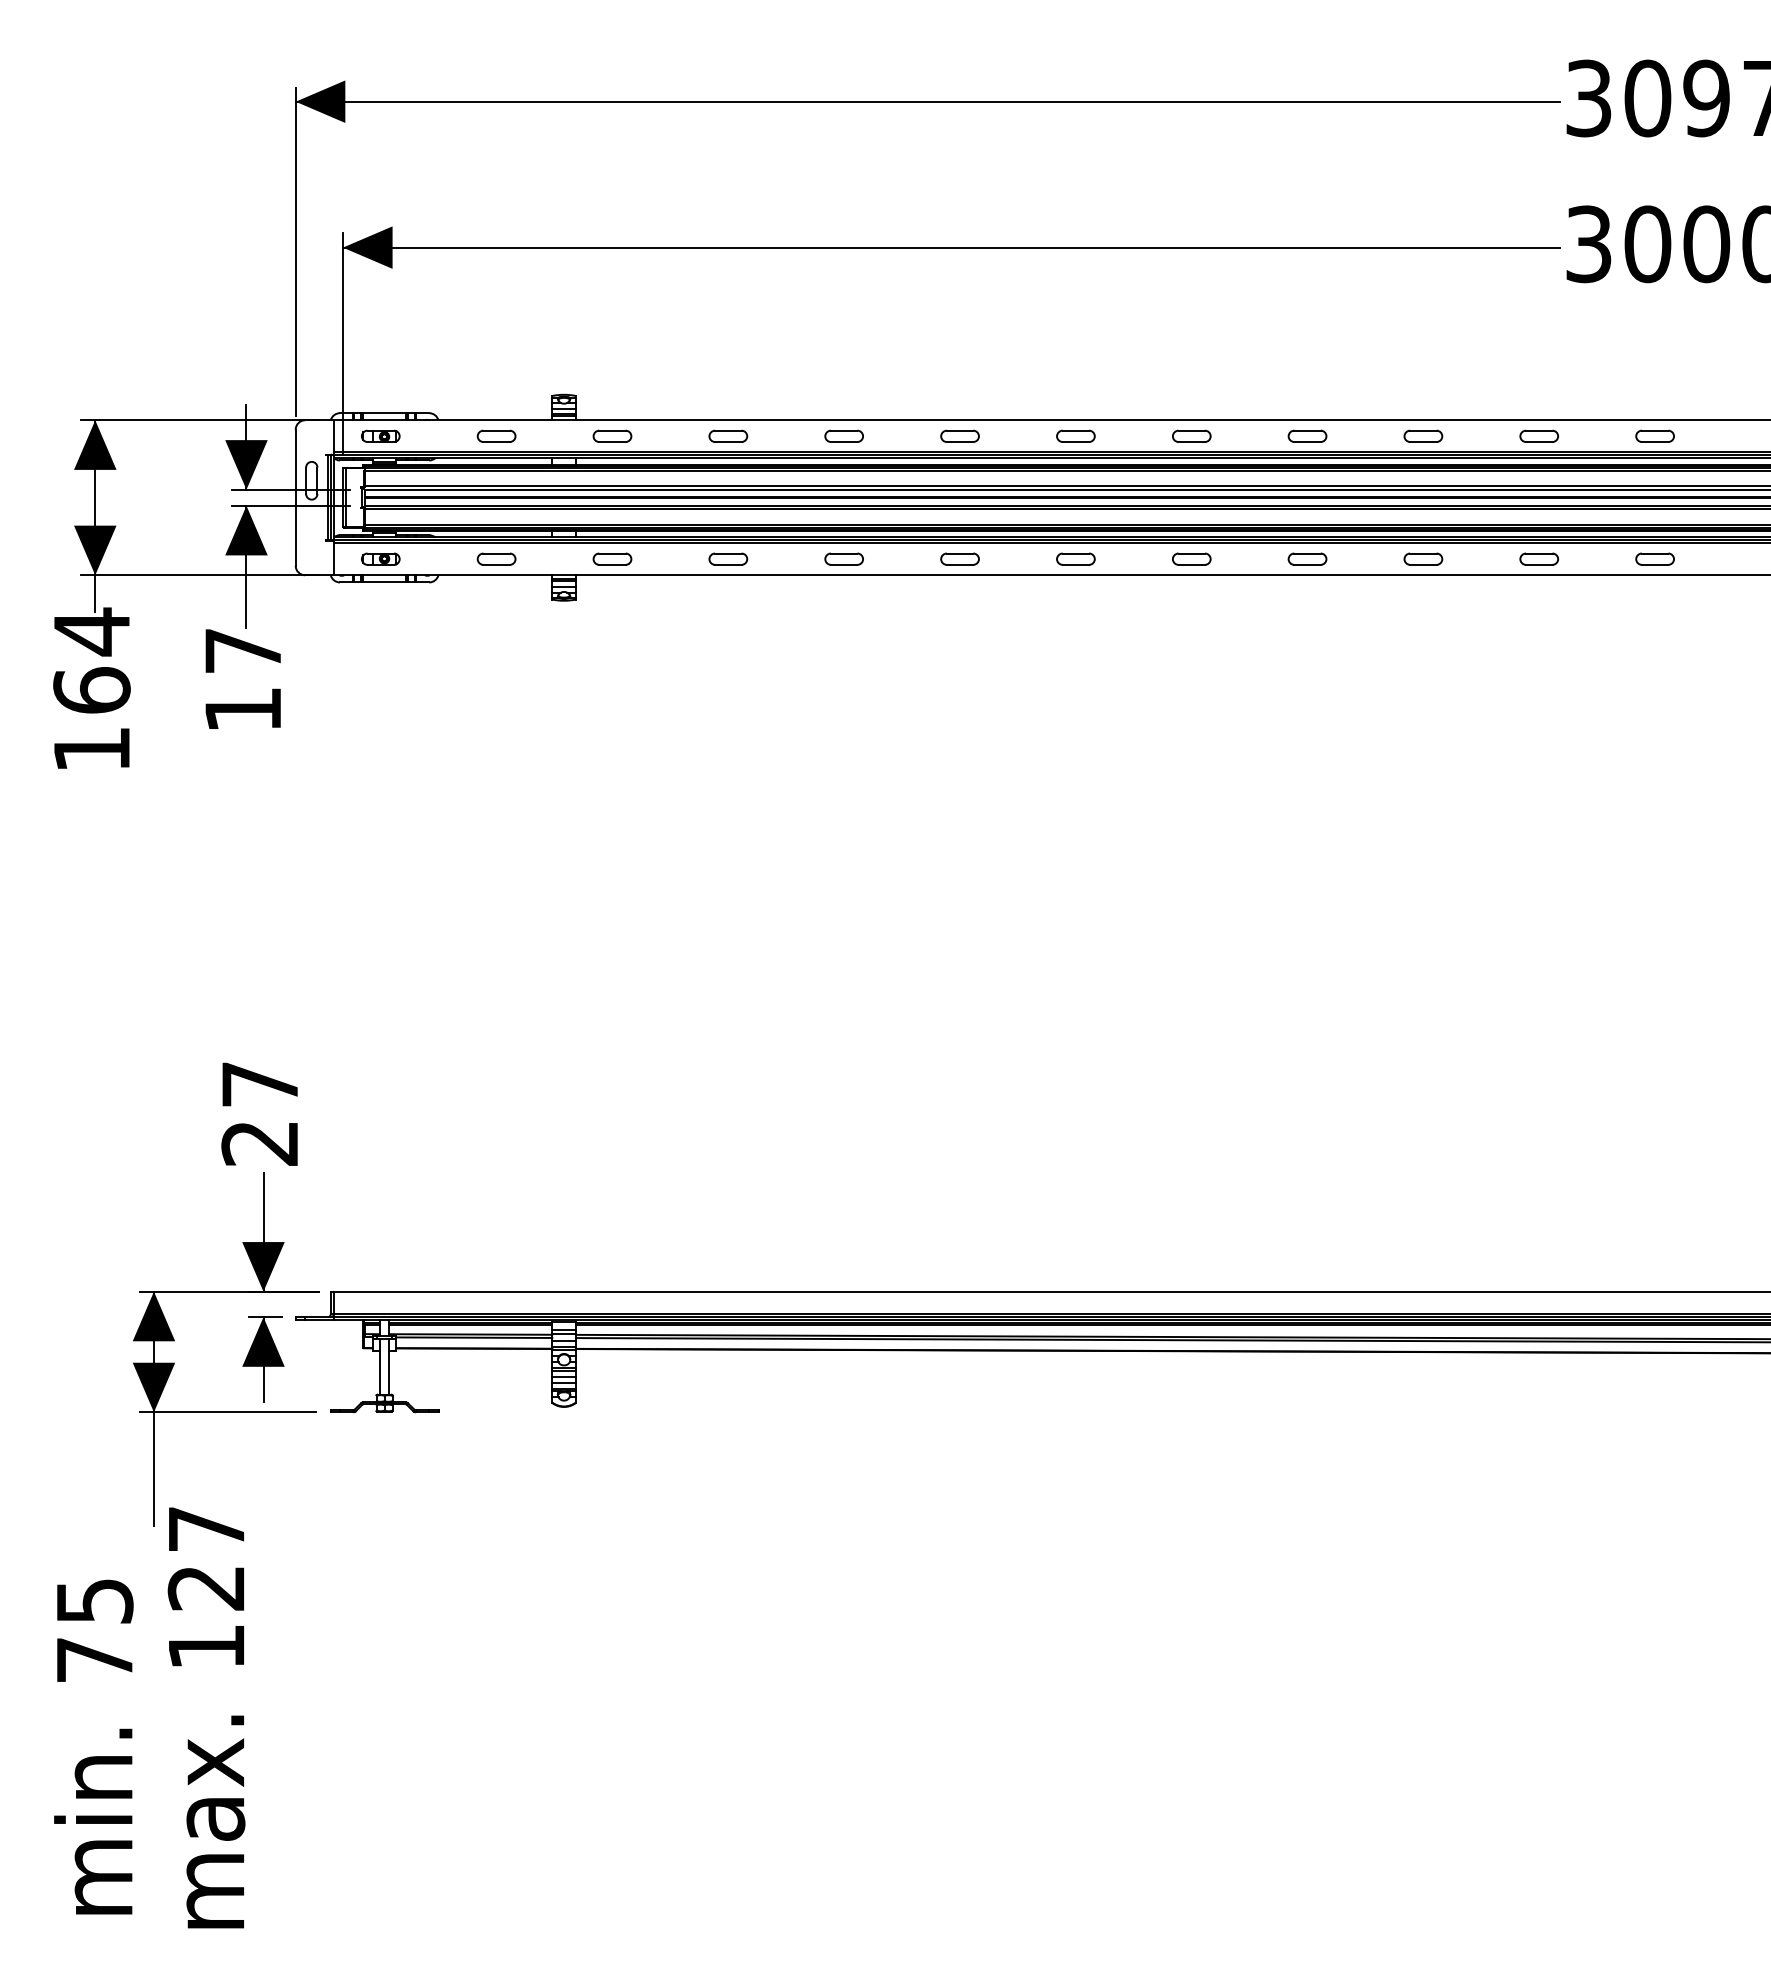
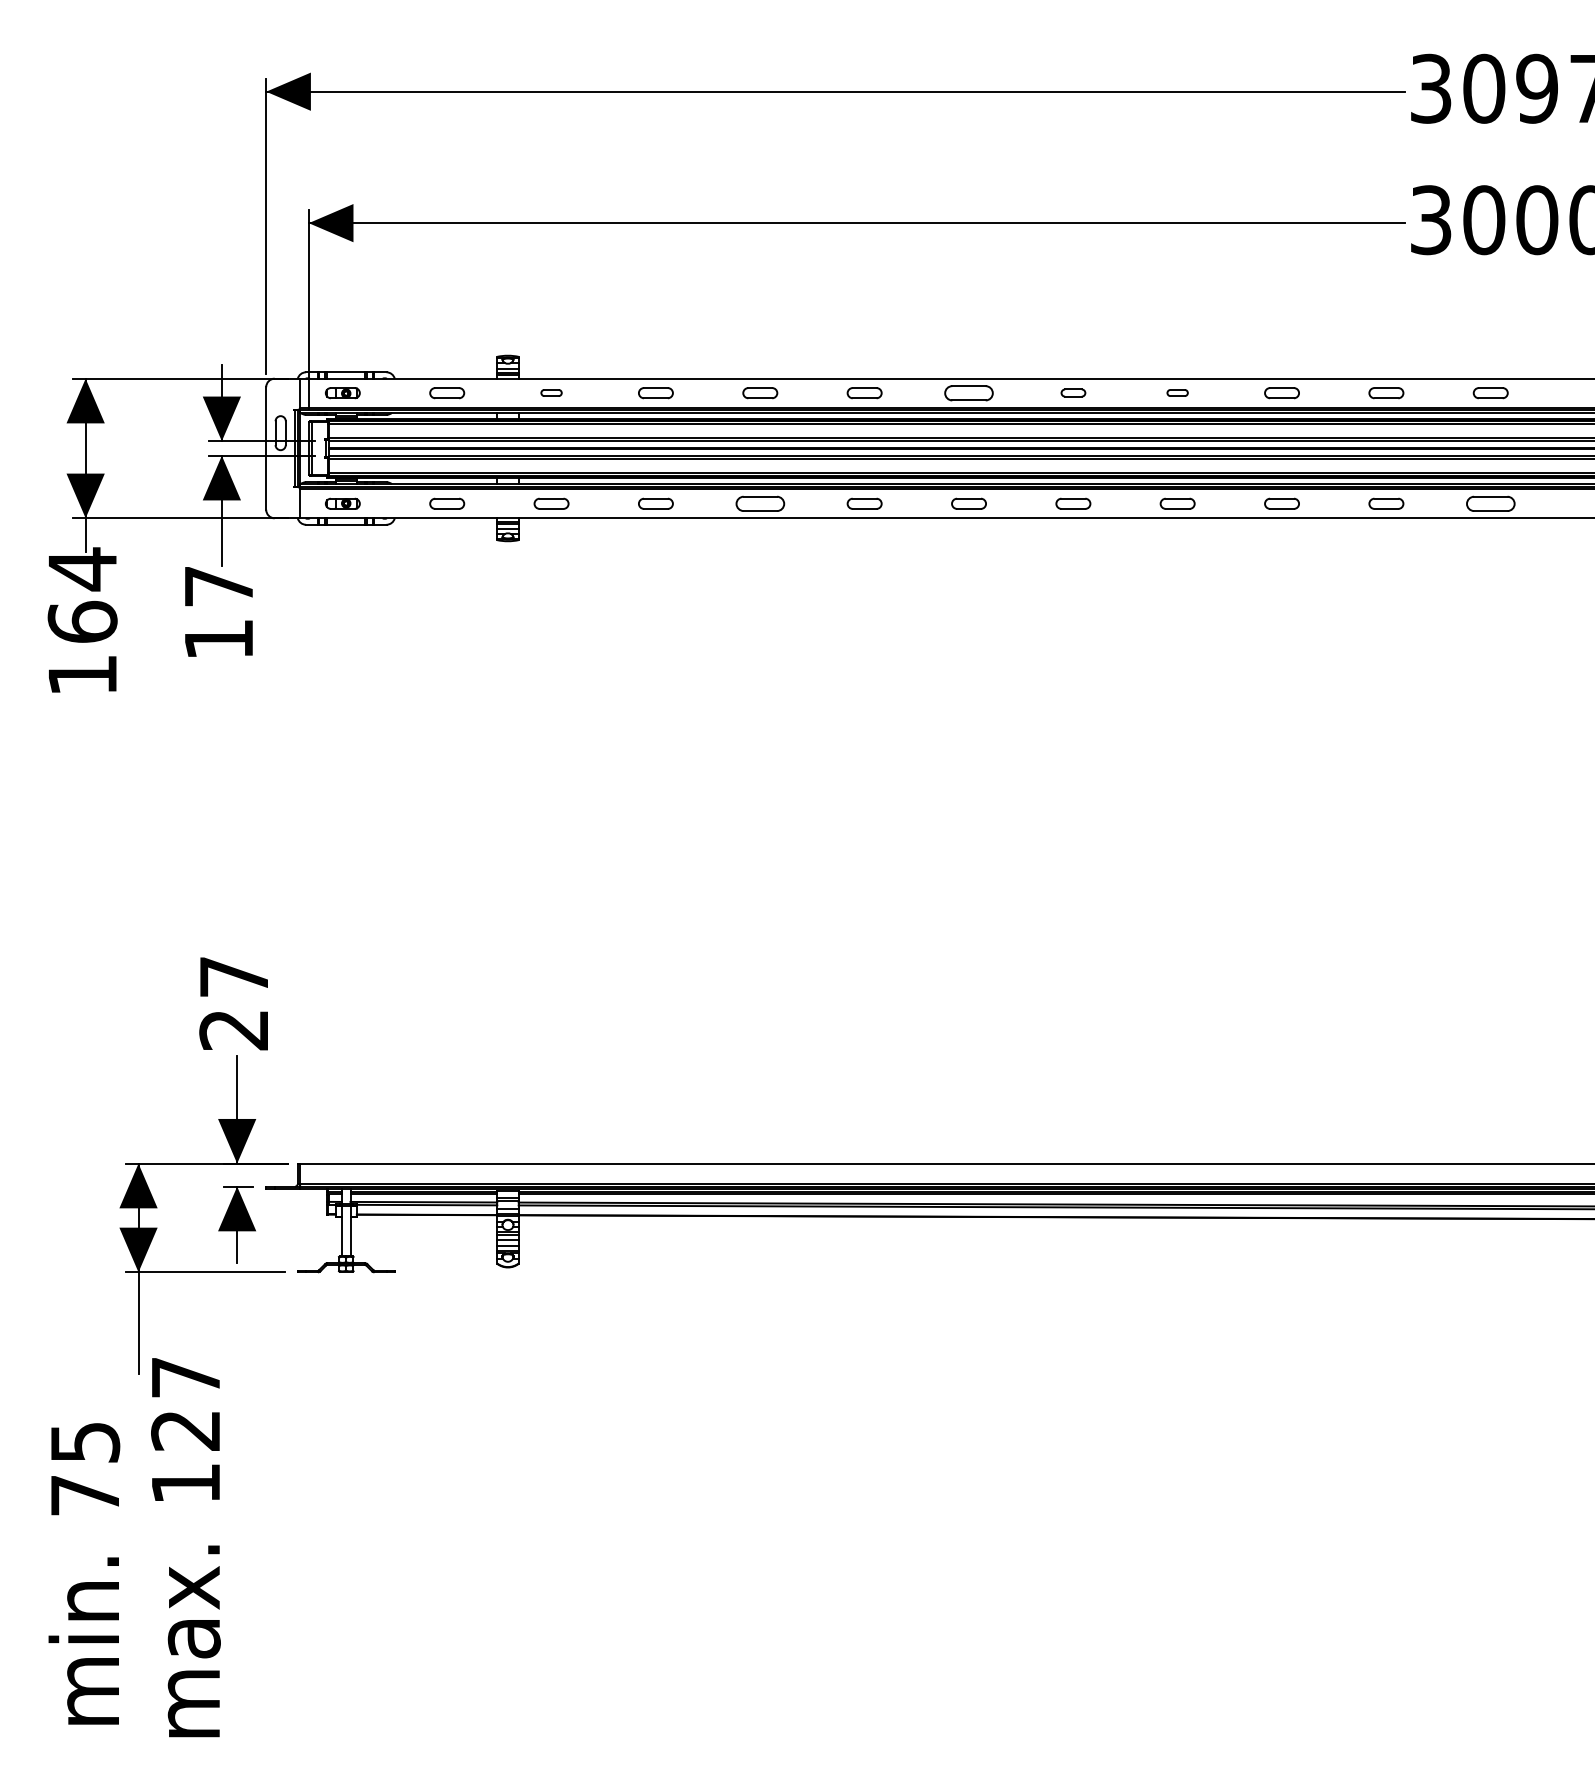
part: (612, 435) -> (551, 392), size x0.6
part: (1075, 435) -> (968, 392), size x1.4
part: (1191, 435) -> (1073, 392), size x0.7
part: (1307, 435) -> (1177, 392), size x0.6
part: (843, 558) -> (759, 503), size x1.4
part: (1654, 558) -> (1490, 503), size x1.4

